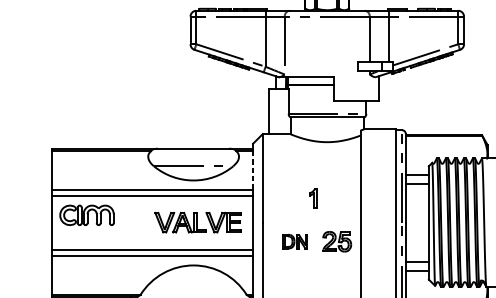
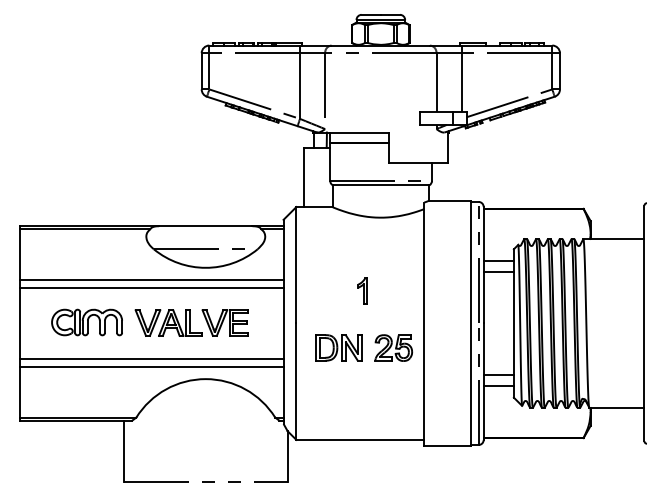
line: (252, 170) -> (283, 254), dashed -> solid
part: (86, 215) -> (86, 322), moved
part: (197, 222) -> (191, 322), moved
part: (294, 241) -> (338, 347), size x1.43

